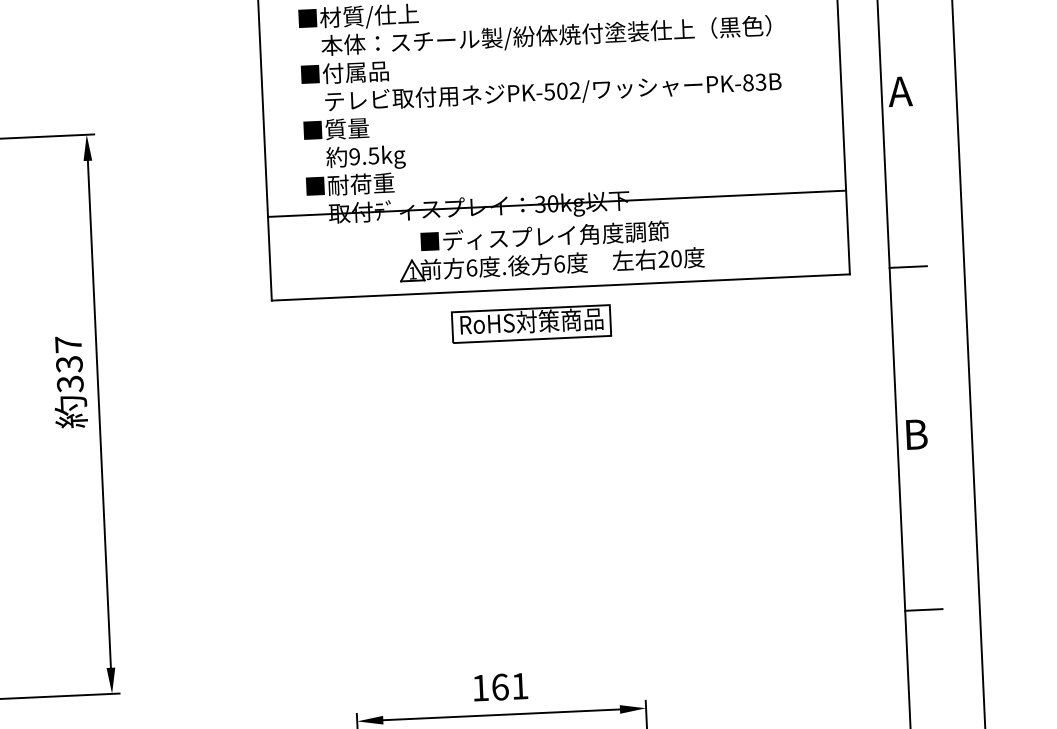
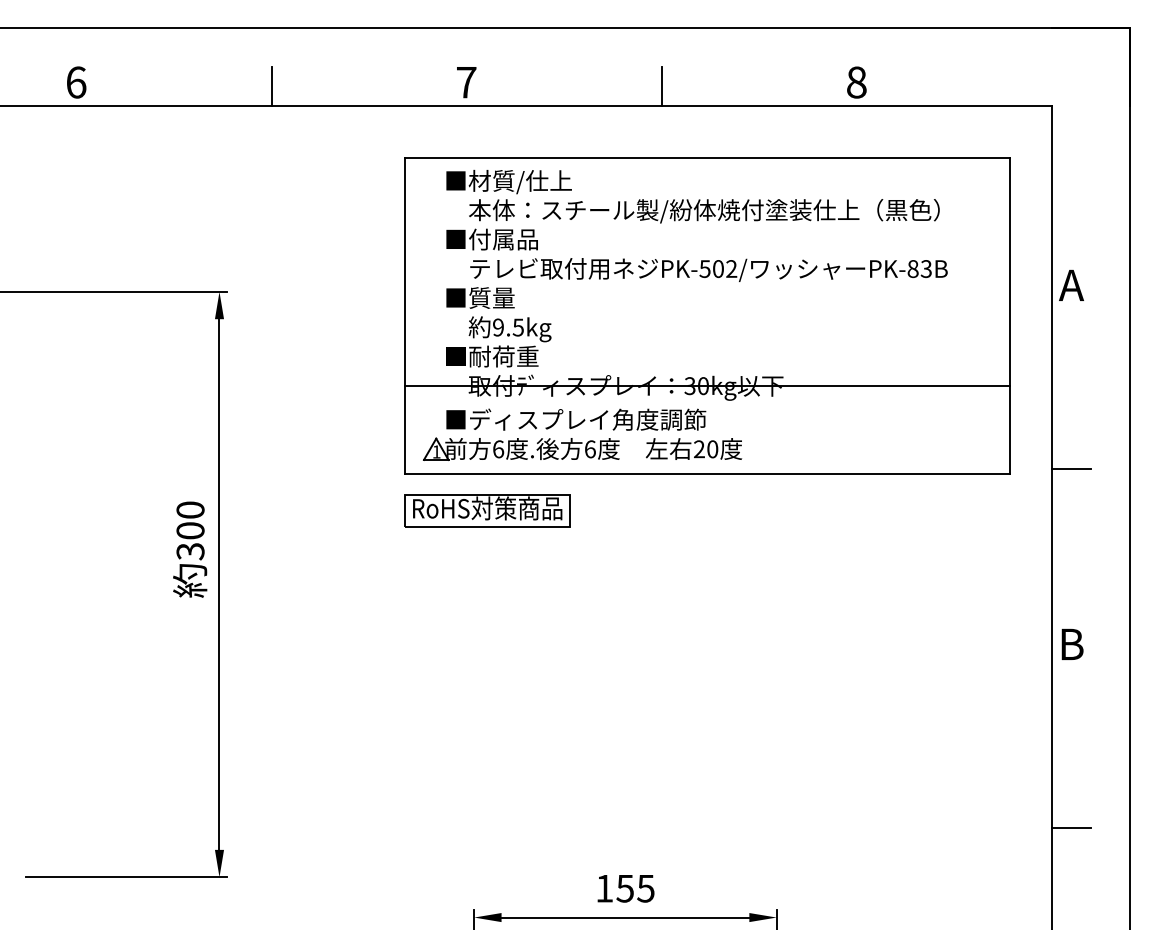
part: (551, 257) -> (582, 442), moved
part: (531, 323) -> (487, 510), moved
text: (68, 354) -> (190, 520), 337 -> 300
text: (509, 686) -> (635, 888), 161 -> 155

